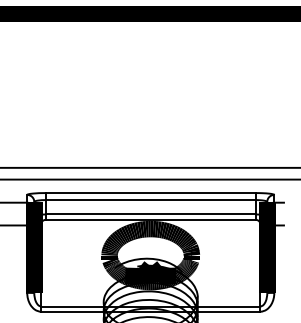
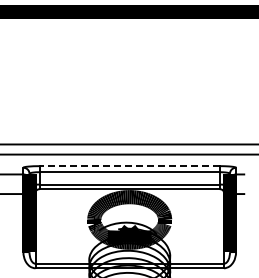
line: (150, 193) -> (129, 166), solid -> dashed

